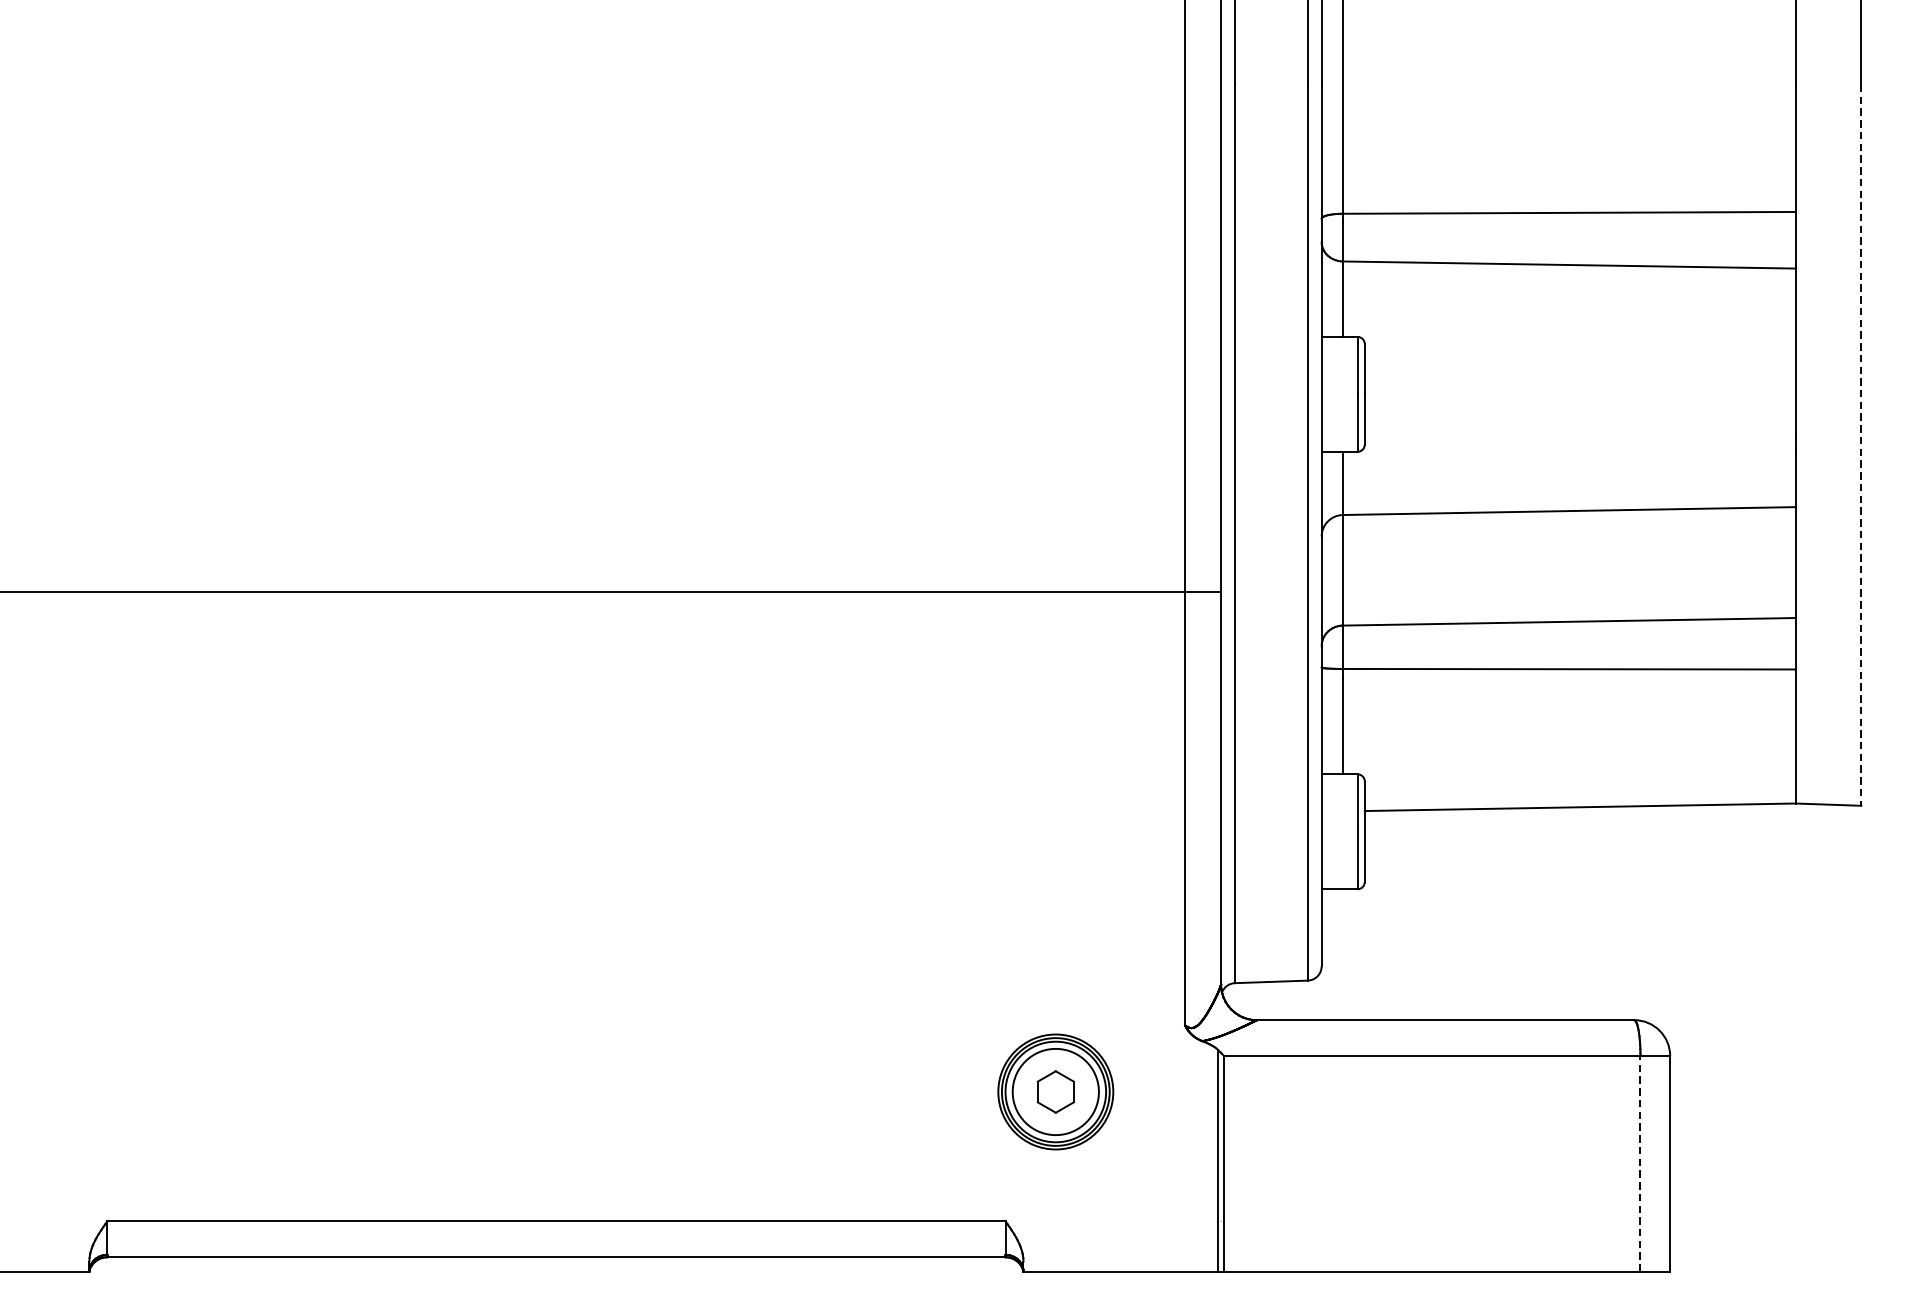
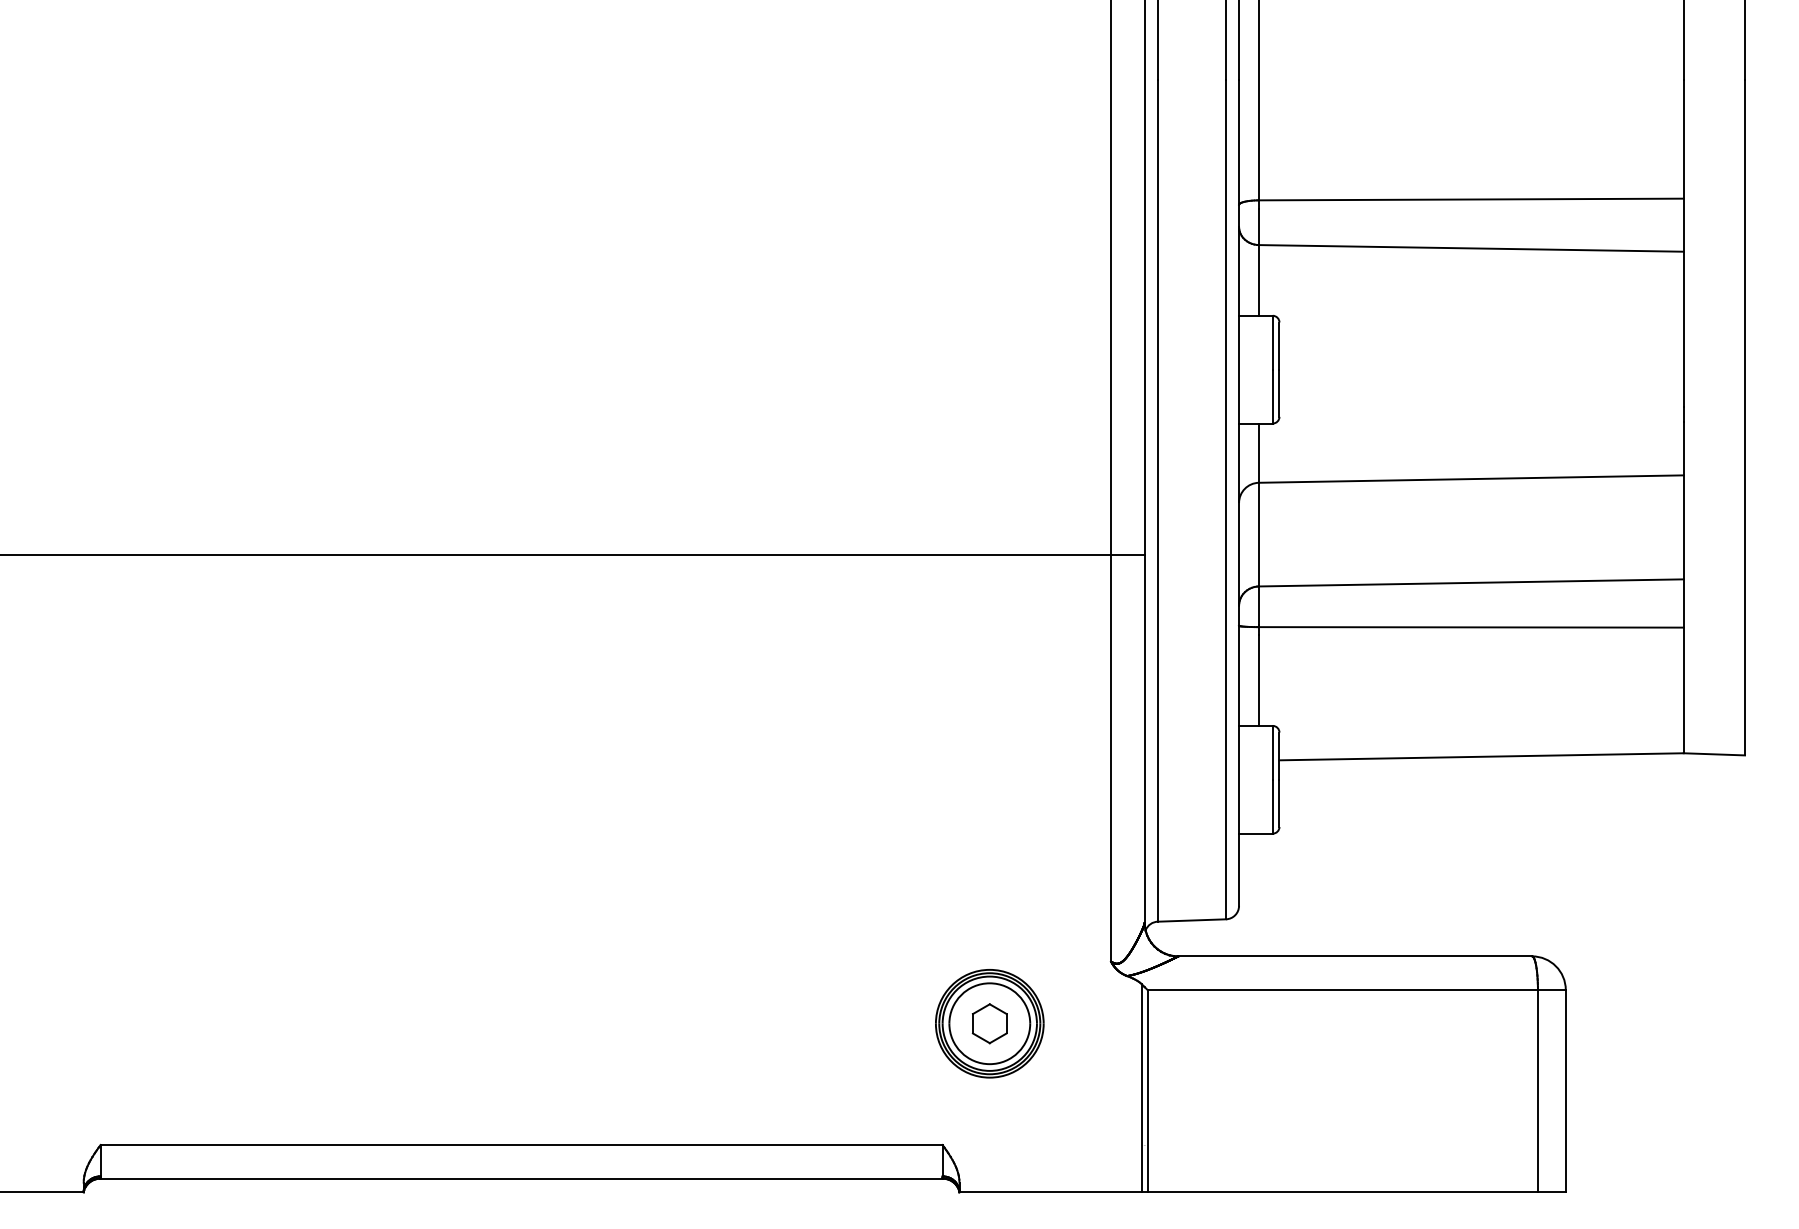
line: (1861, 445) -> (1745, 417), dashed -> solid
line: (1639, 1163) -> (1537, 1090), dashed -> solid

